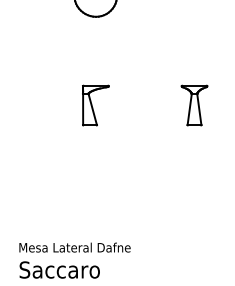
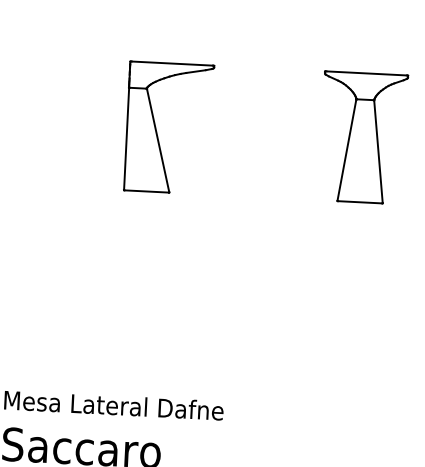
part: (95, 105) -> (168, 127), size x1.67
part: (194, 105) -> (363, 137), size x1.67

